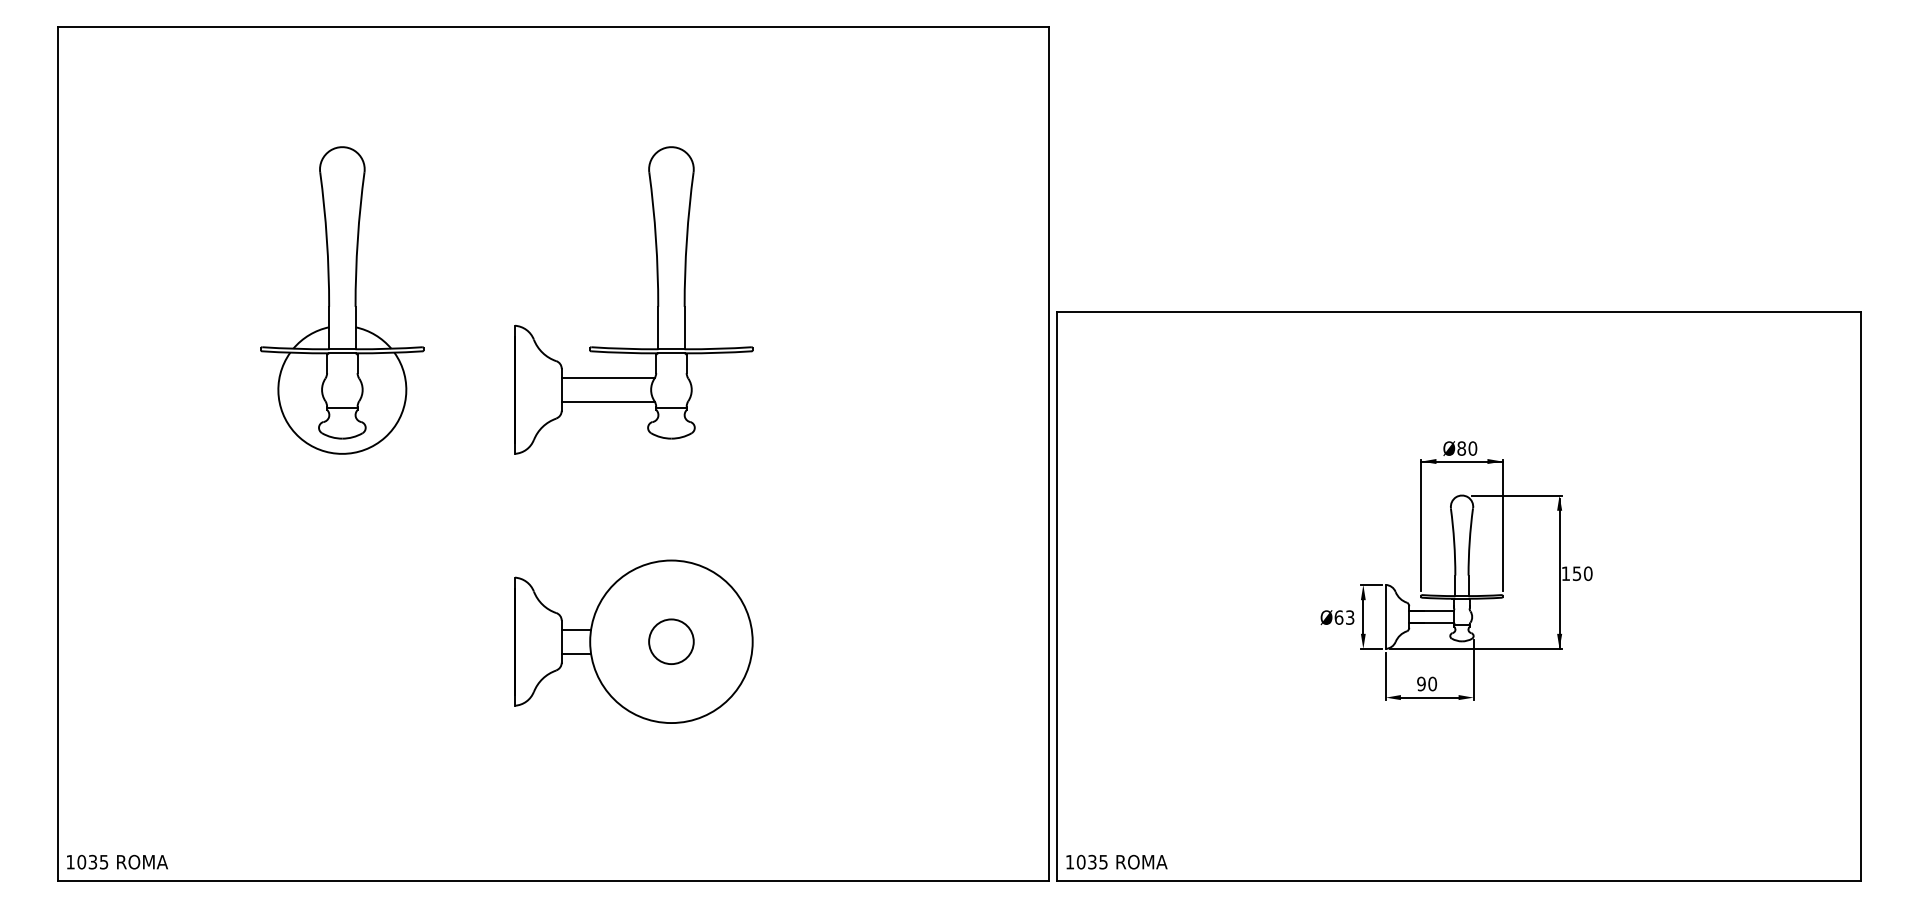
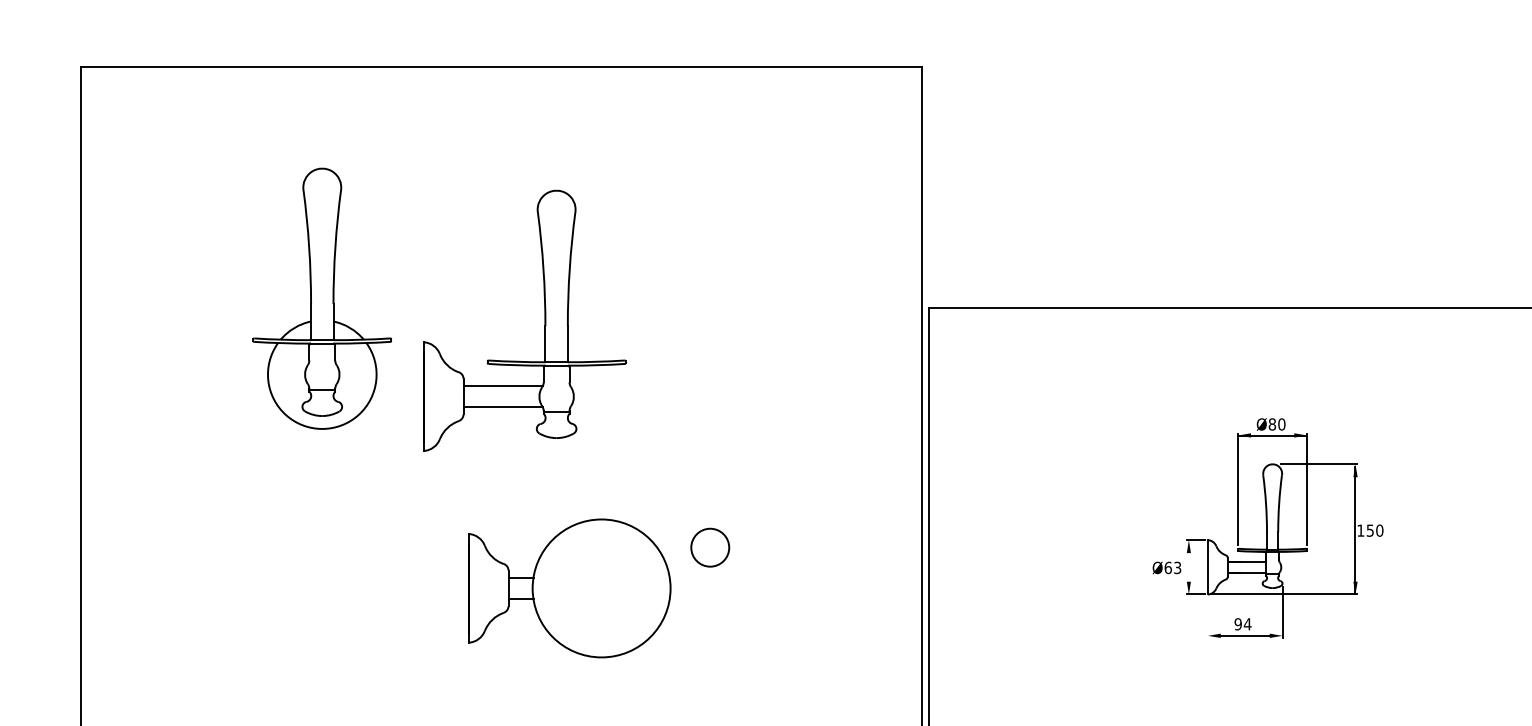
part: (657, 300) -> (544, 320), moved
line: (1363, 616) -> (1189, 566), removed
circle: (671, 641) -> (710, 547), moved
line: (1385, 675) -> (1207, 617), removed
text: (1432, 683) -> (1247, 623), 90 -> 94

